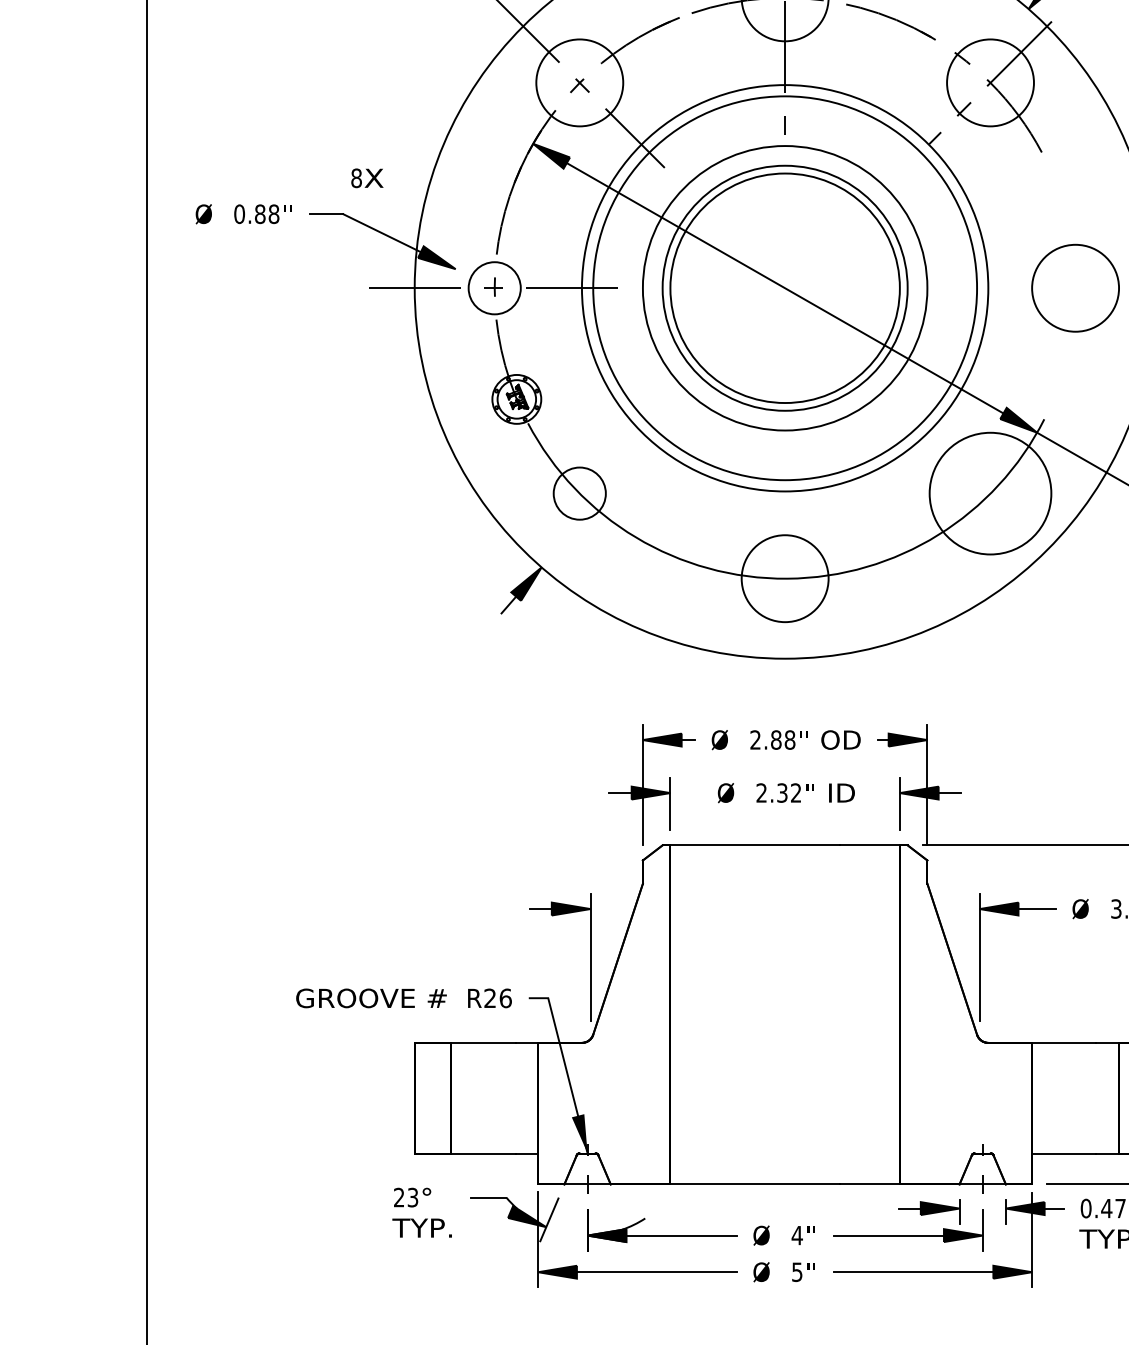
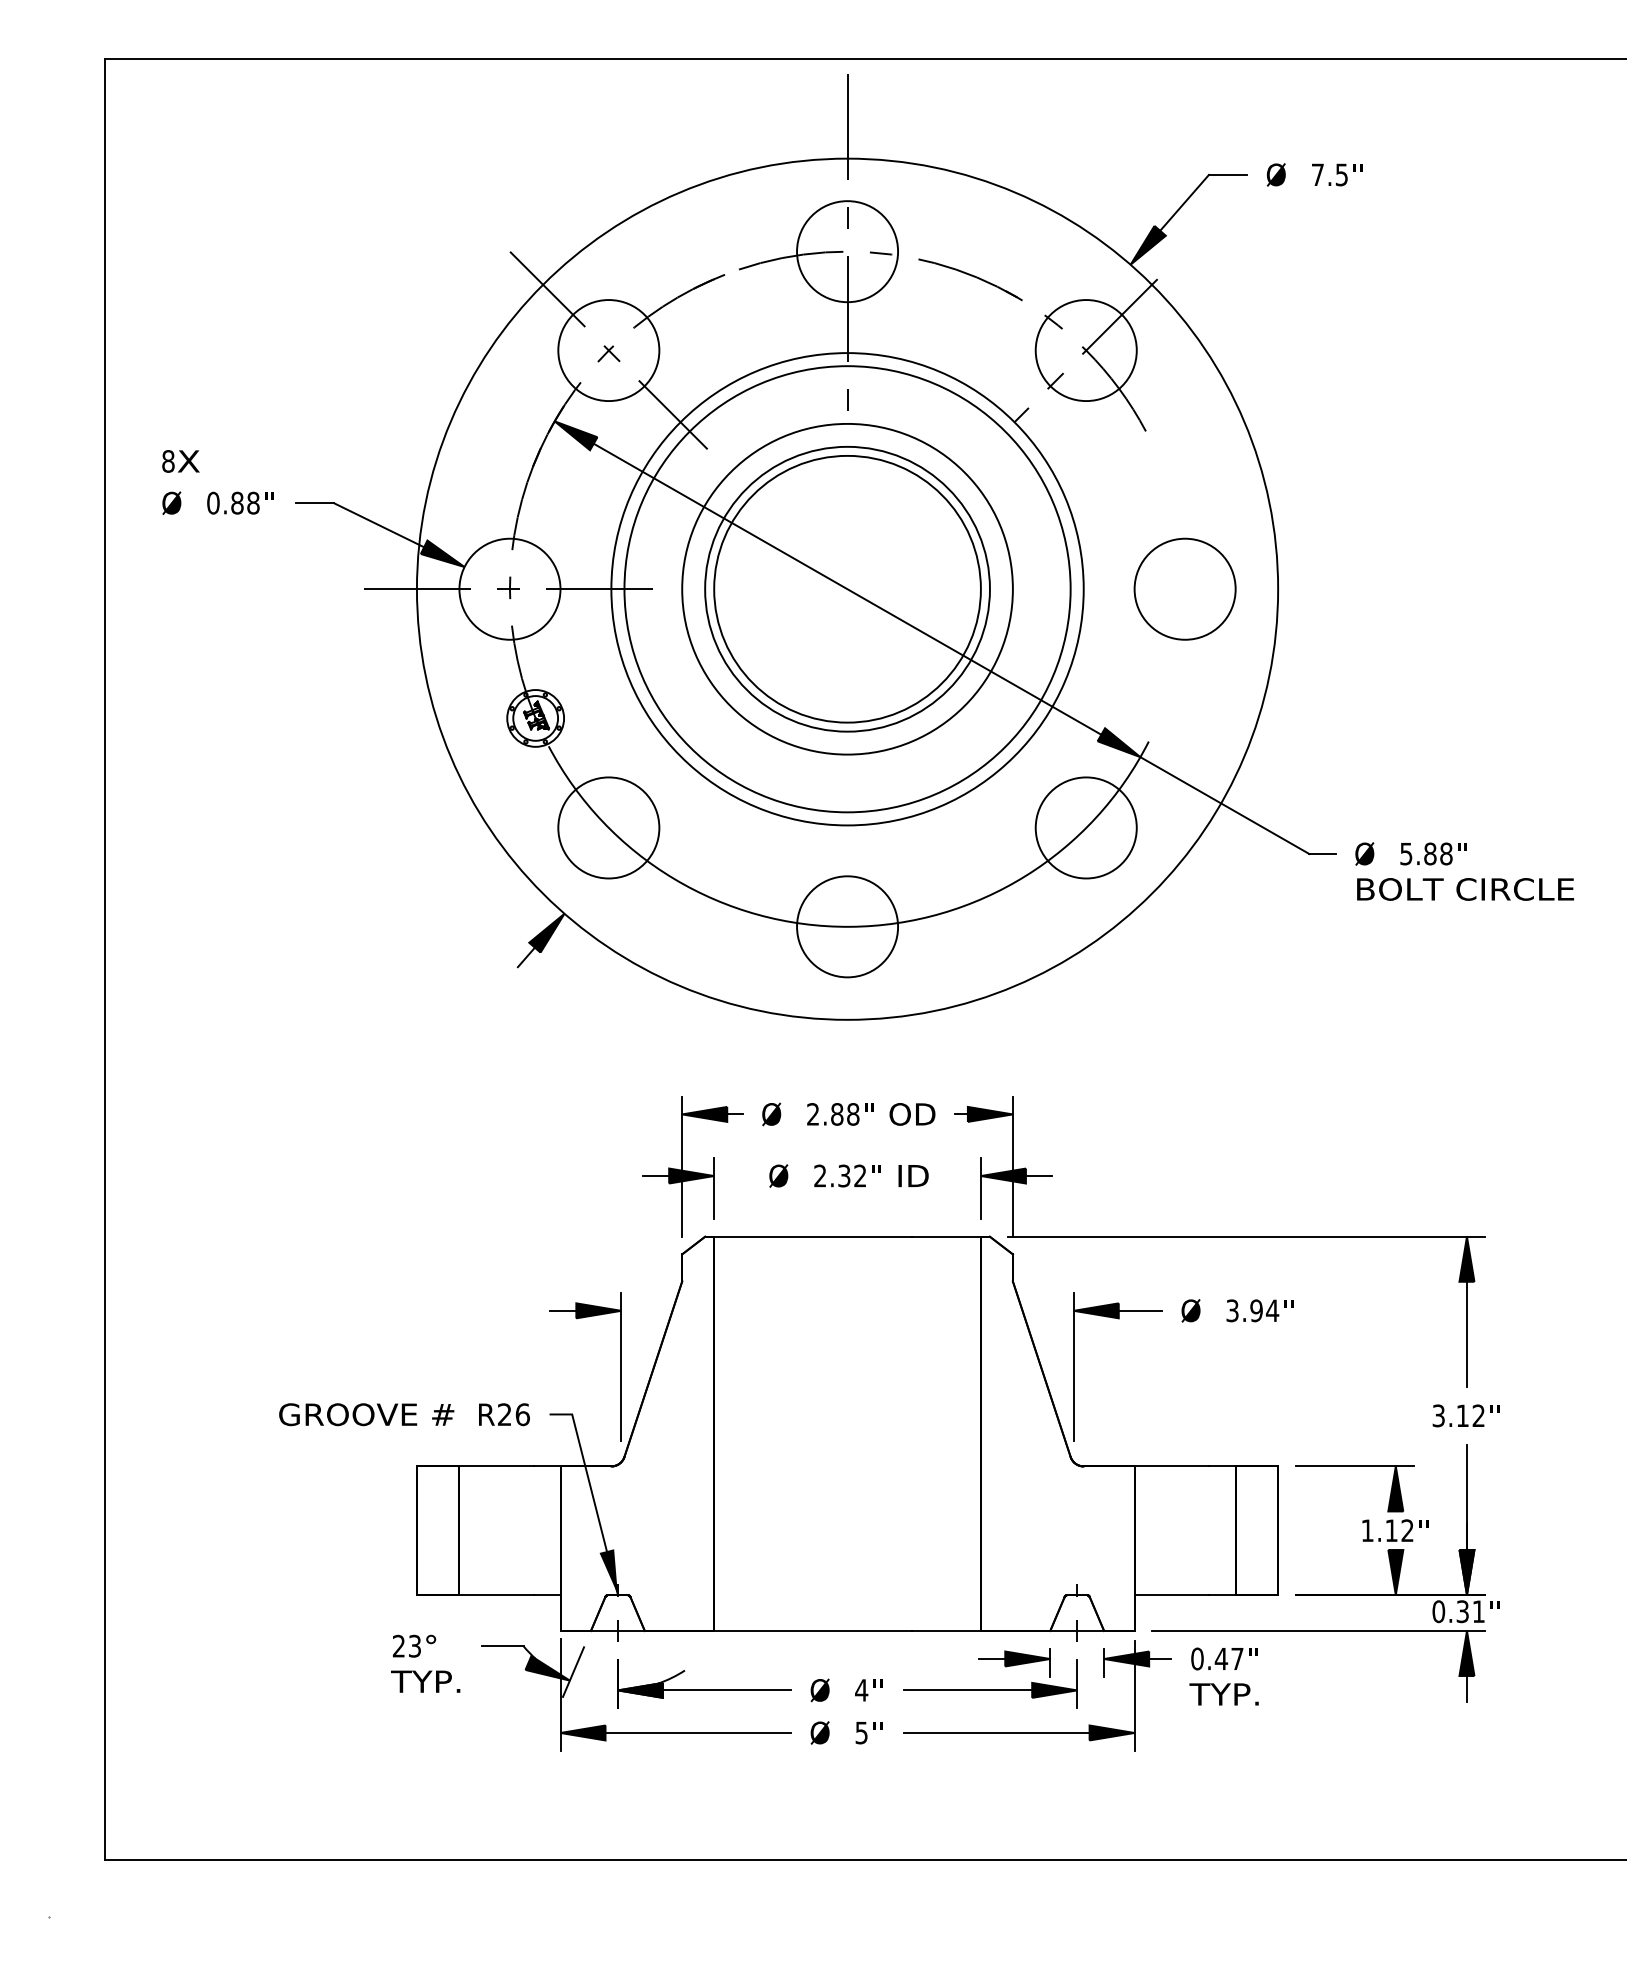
text: (367, 178) -> (180, 461), moved
circle: (494, 287) -> (509, 588), size x1.67
circle: (579, 493) -> (608, 827), size x1.67
circle: (989, 493) -> (1085, 827), size x0.71

